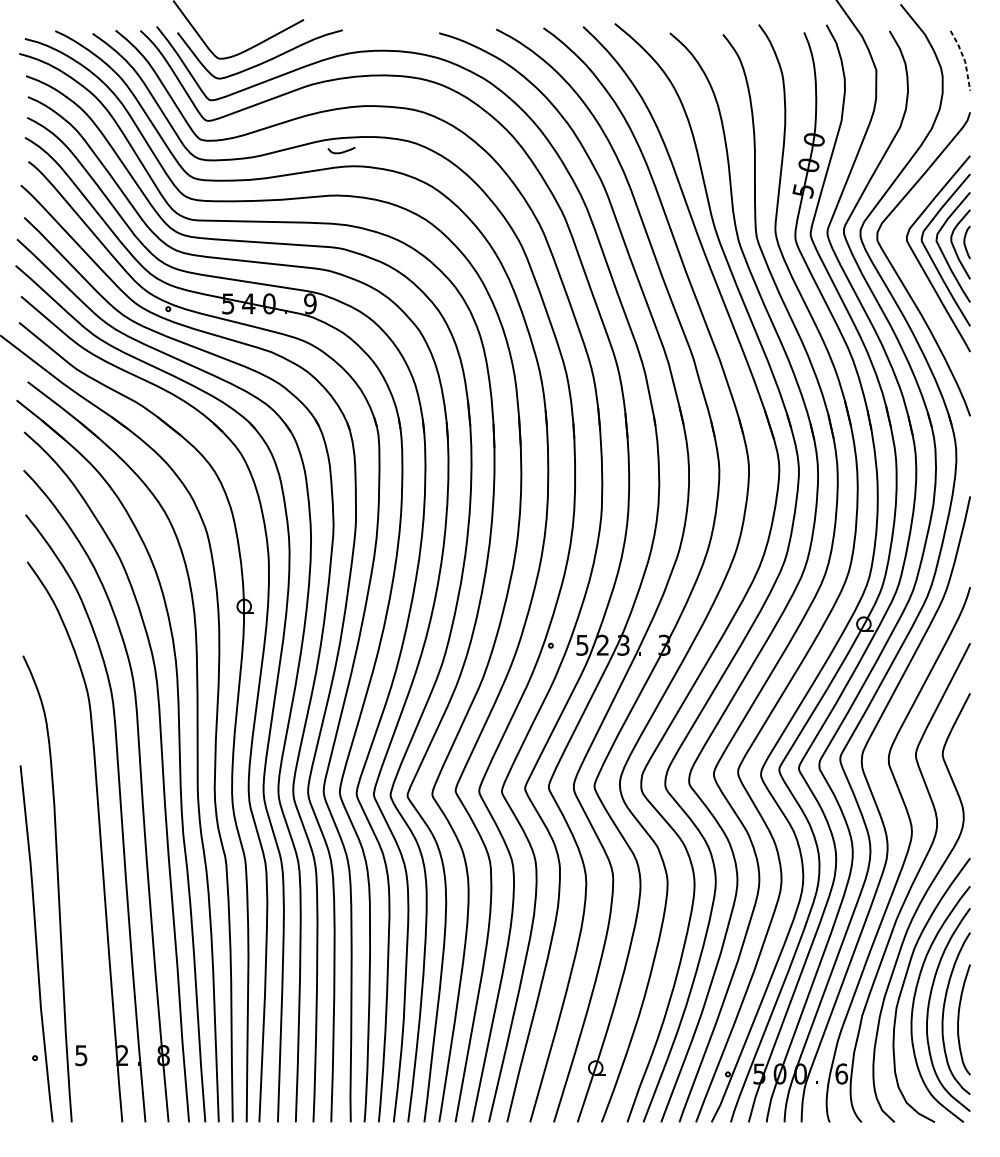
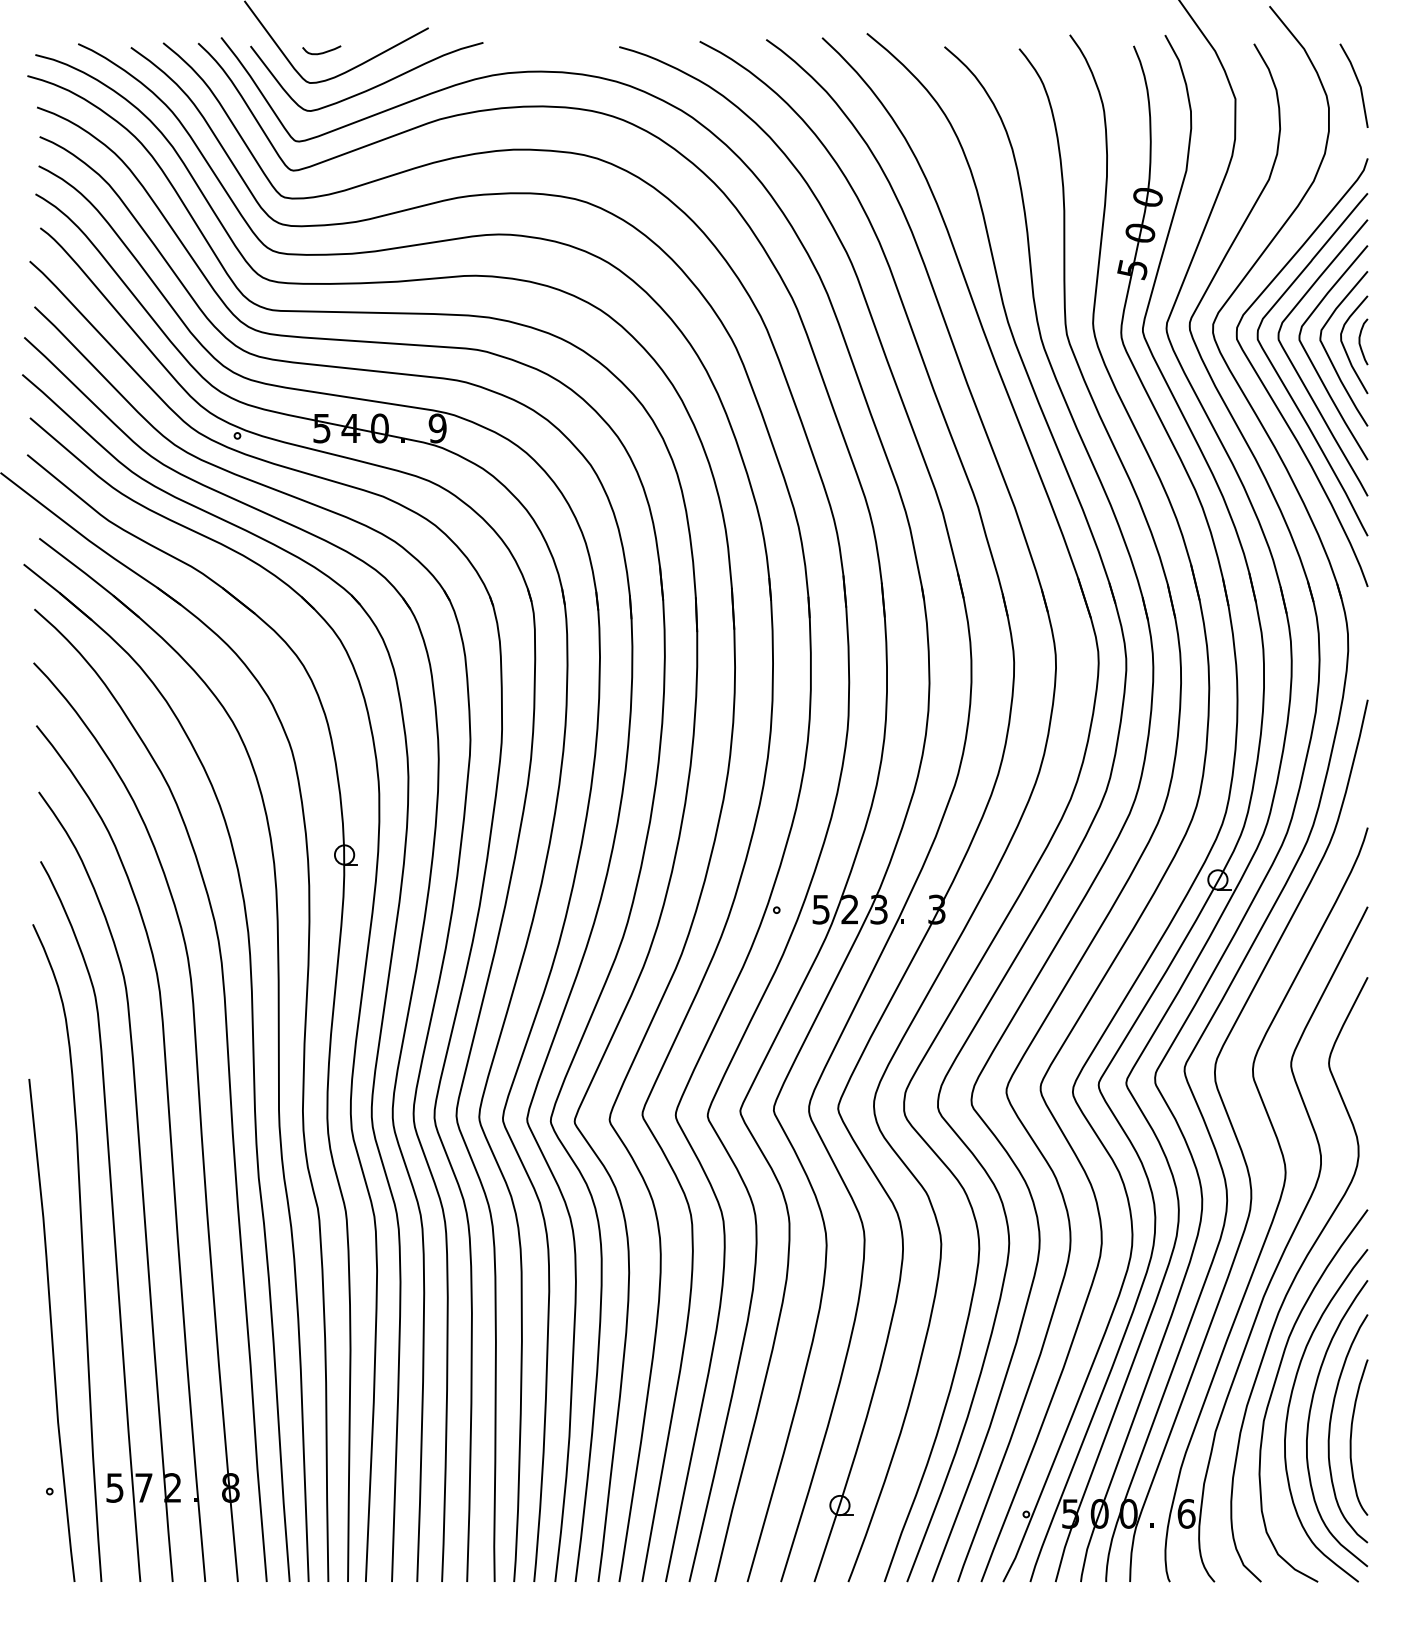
line: (964, 59) -> (1359, 83), dashed -> solid
curve: (341, 152) -> (321, 52), moved
curve: (910, 270) -> (1283, 381), added
part: (79, 866) -> (112, 1221), added

